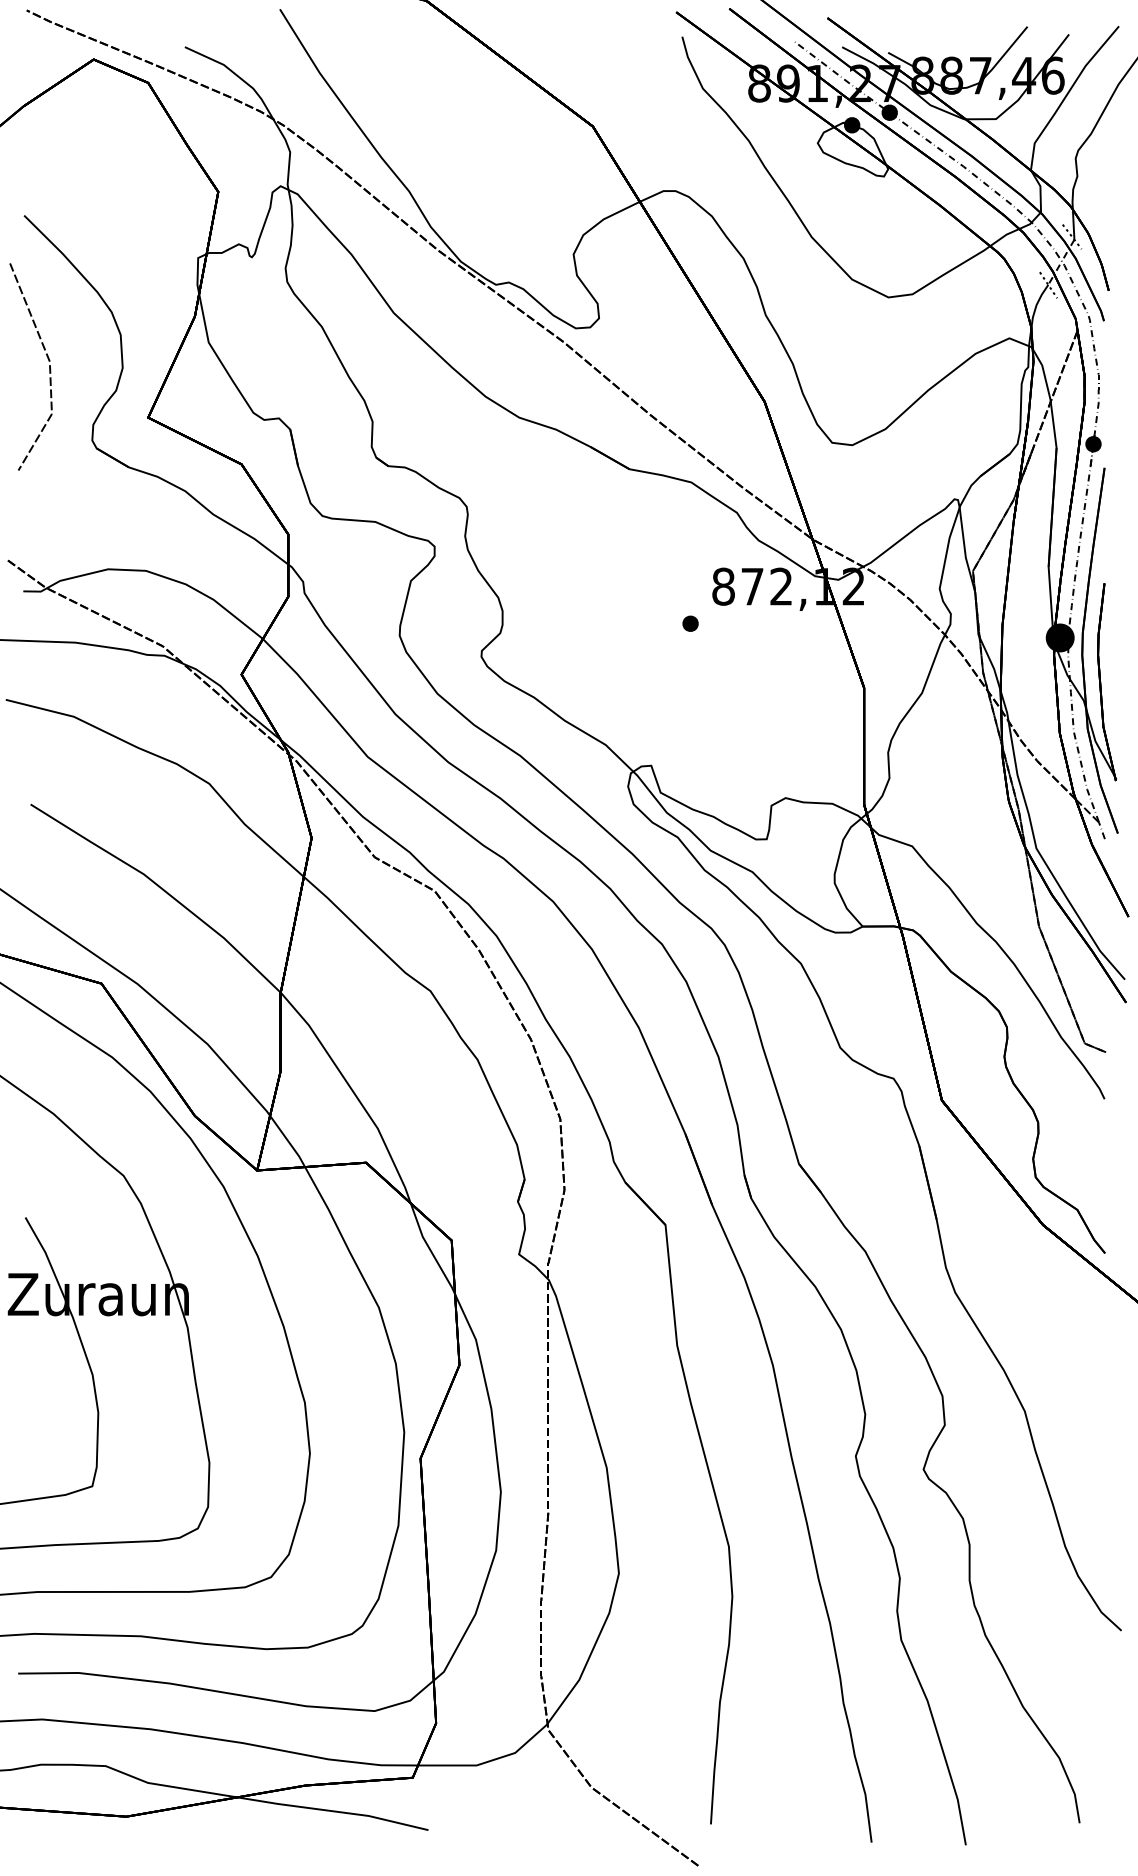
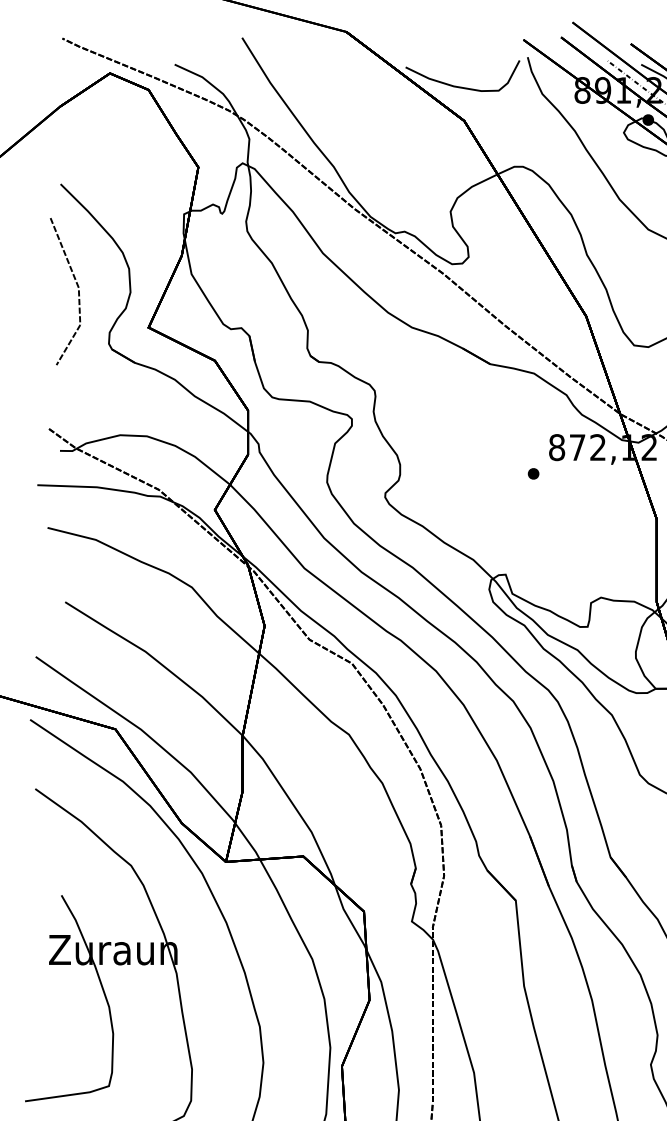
curve: (589, 78) -> (461, 86), added

